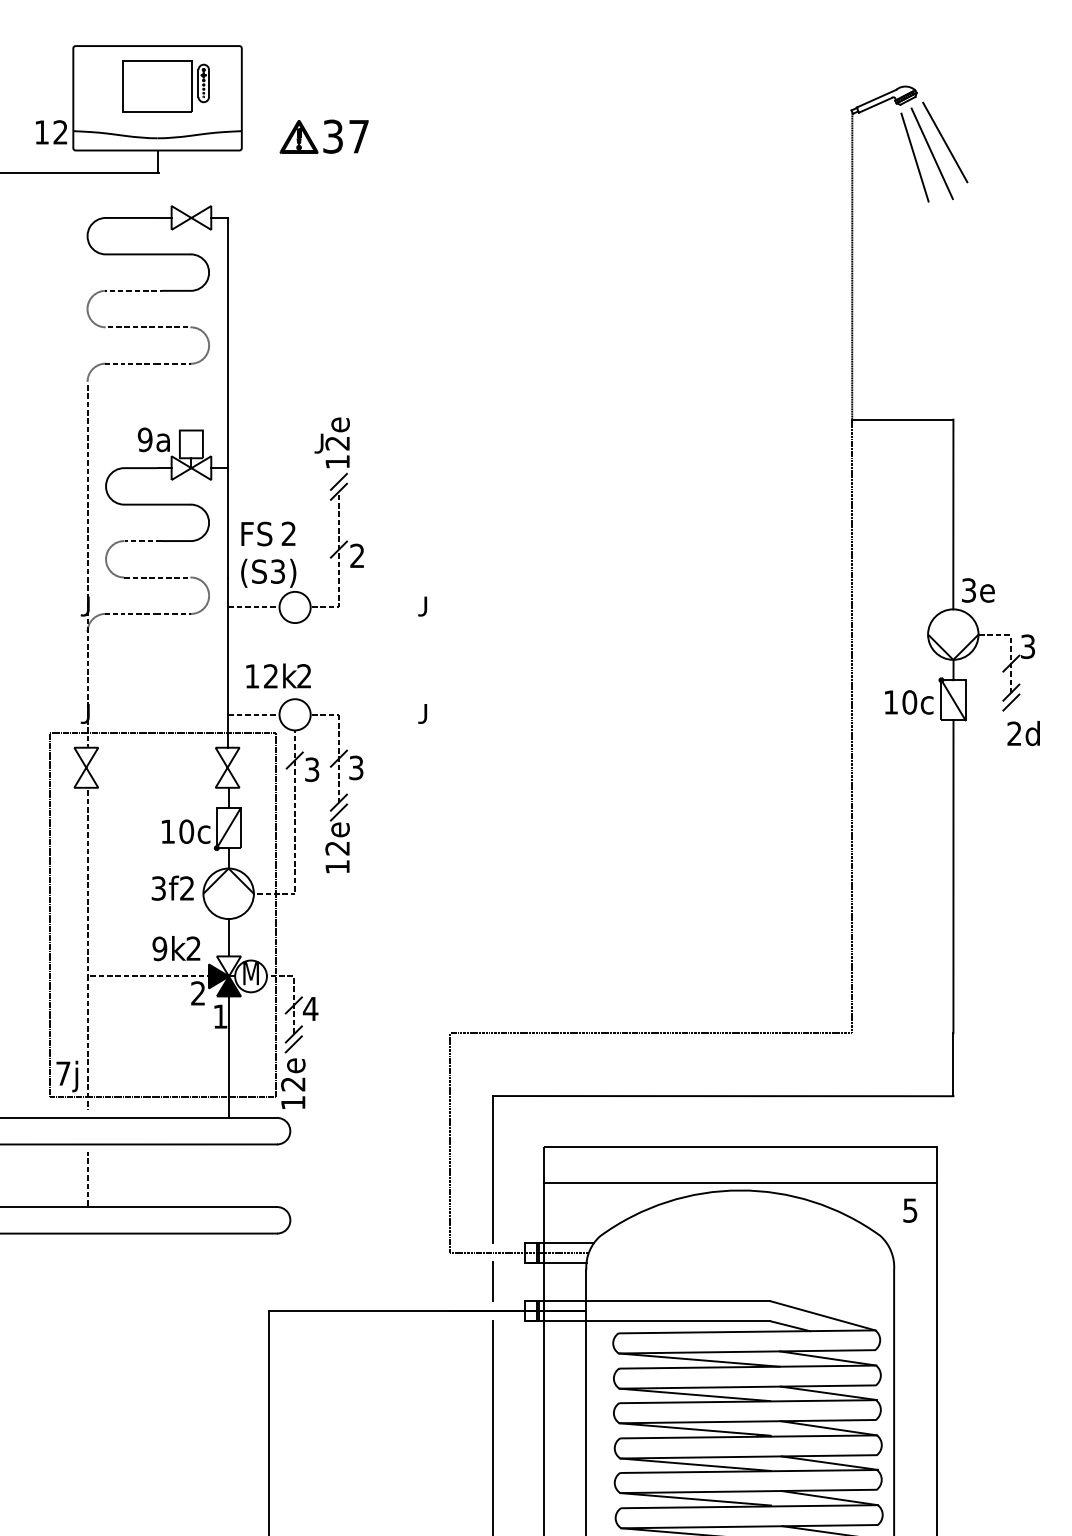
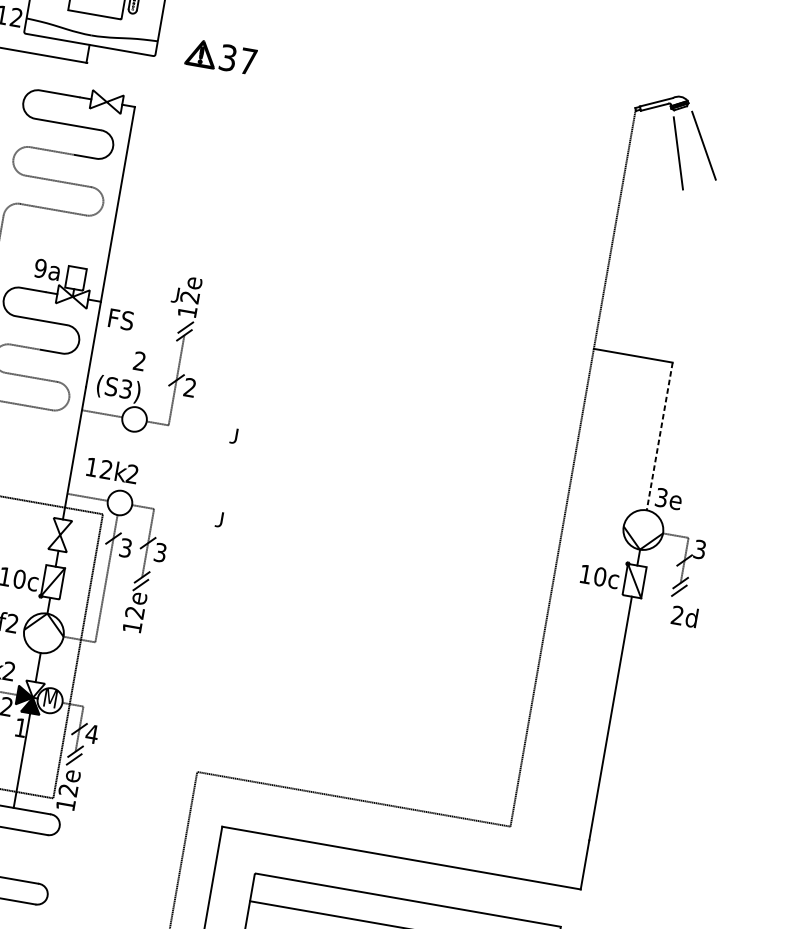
line: (931, 153) -> (691, 152), removed
line: (953, 514) -> (659, 436), solid -> dashed
text: (256, 533) -> (121, 319), moved

